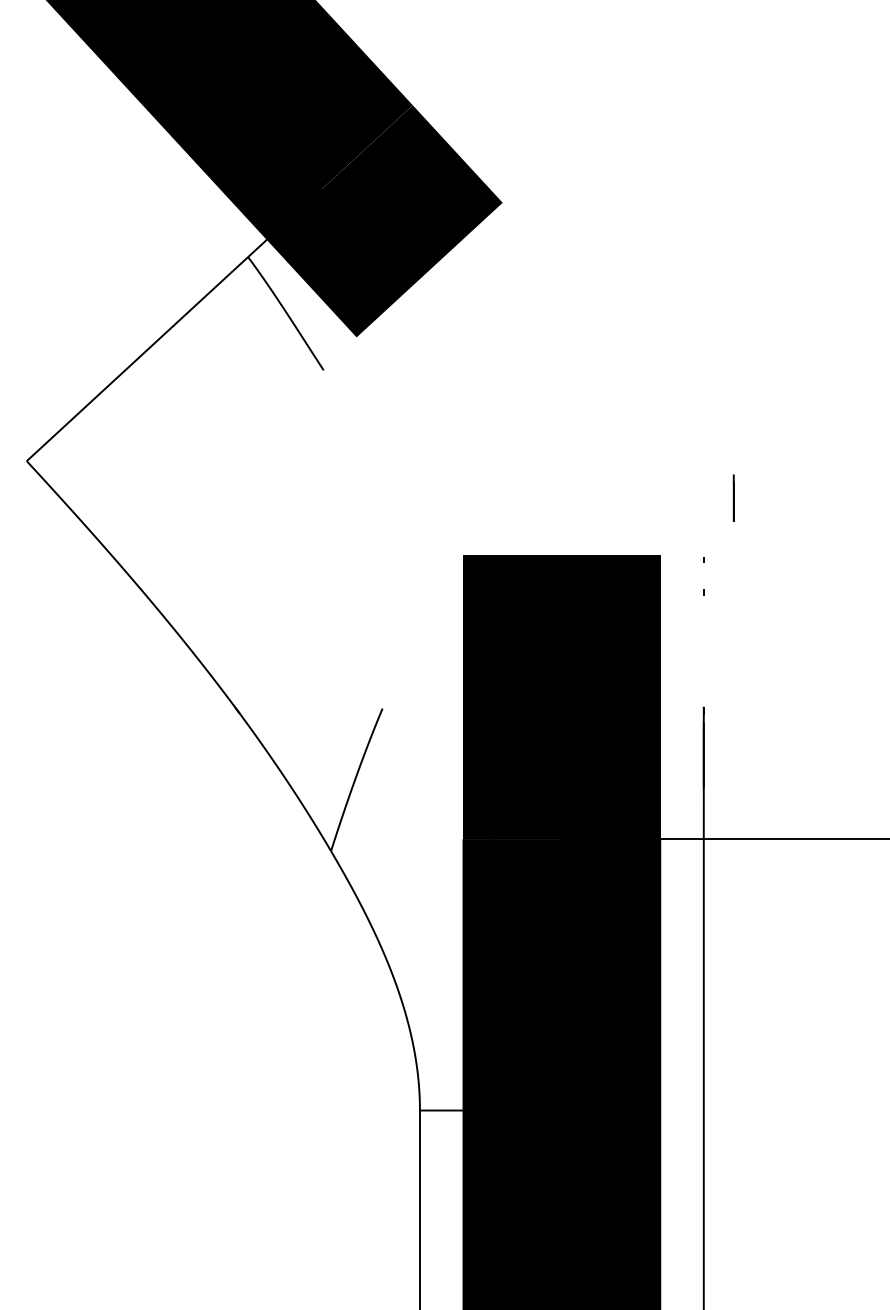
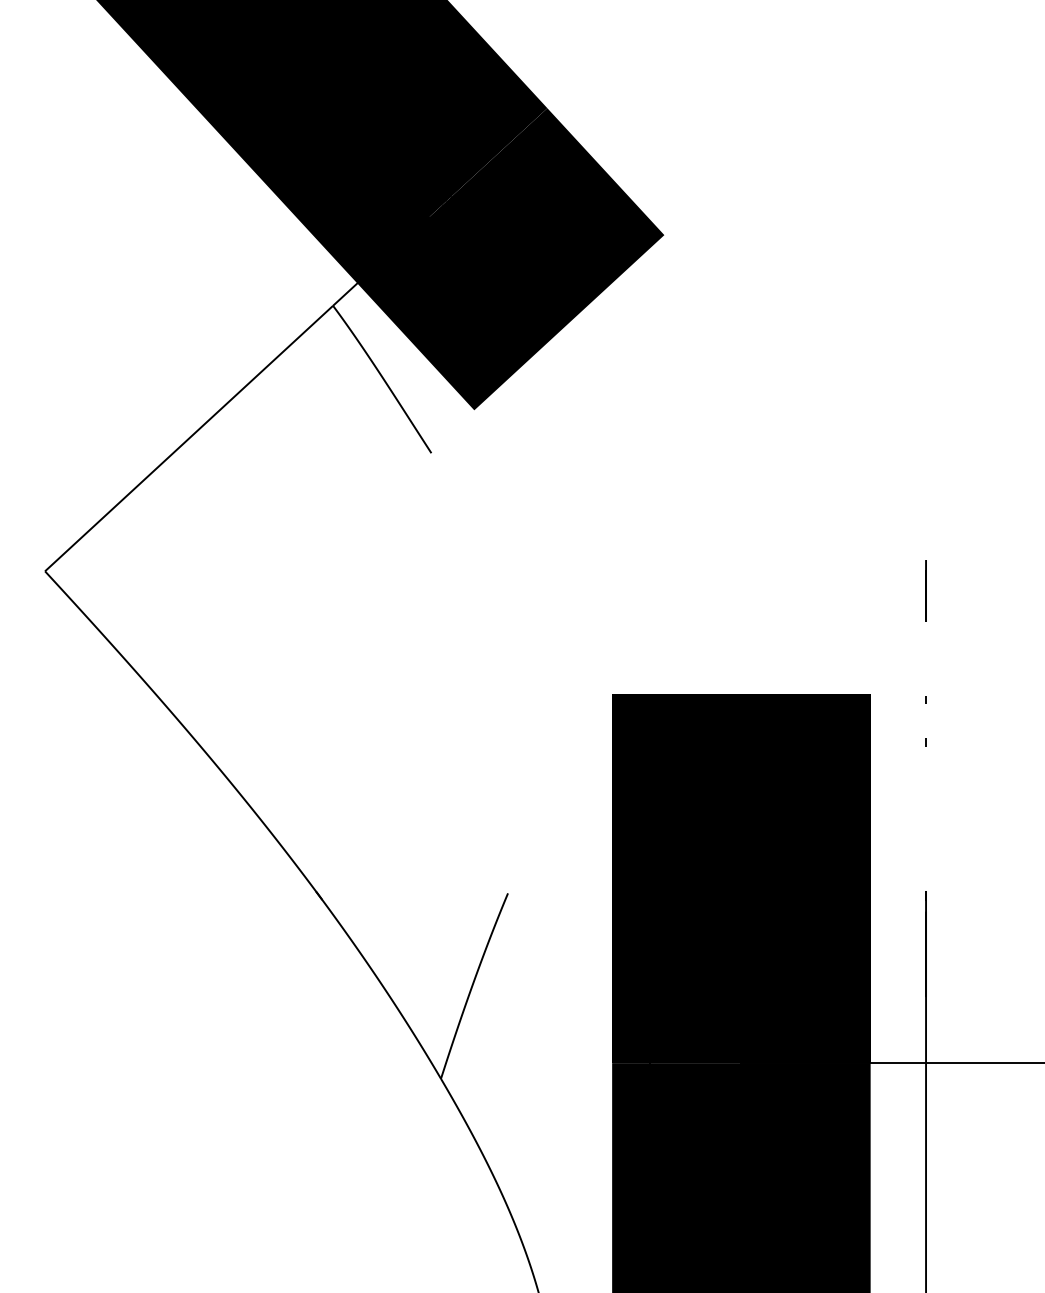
line: (733, 497) -> (925, 590), moved

